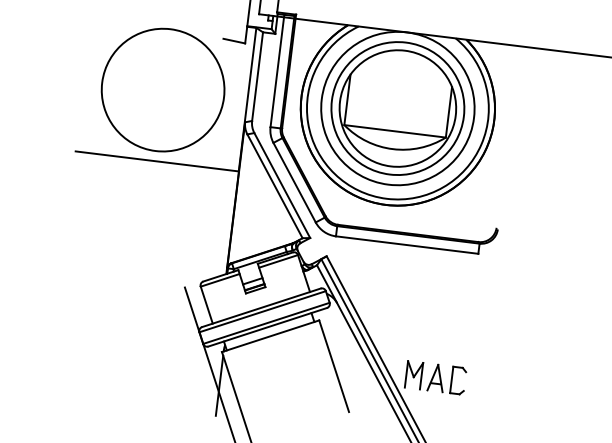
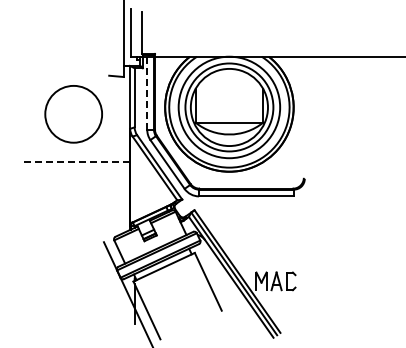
line: (277, 71) -> (147, 92), solid -> dashed
circle: (162, 88) -> (73, 113), size x0.7
line: (157, 161) -> (75, 161), solid -> dashed

